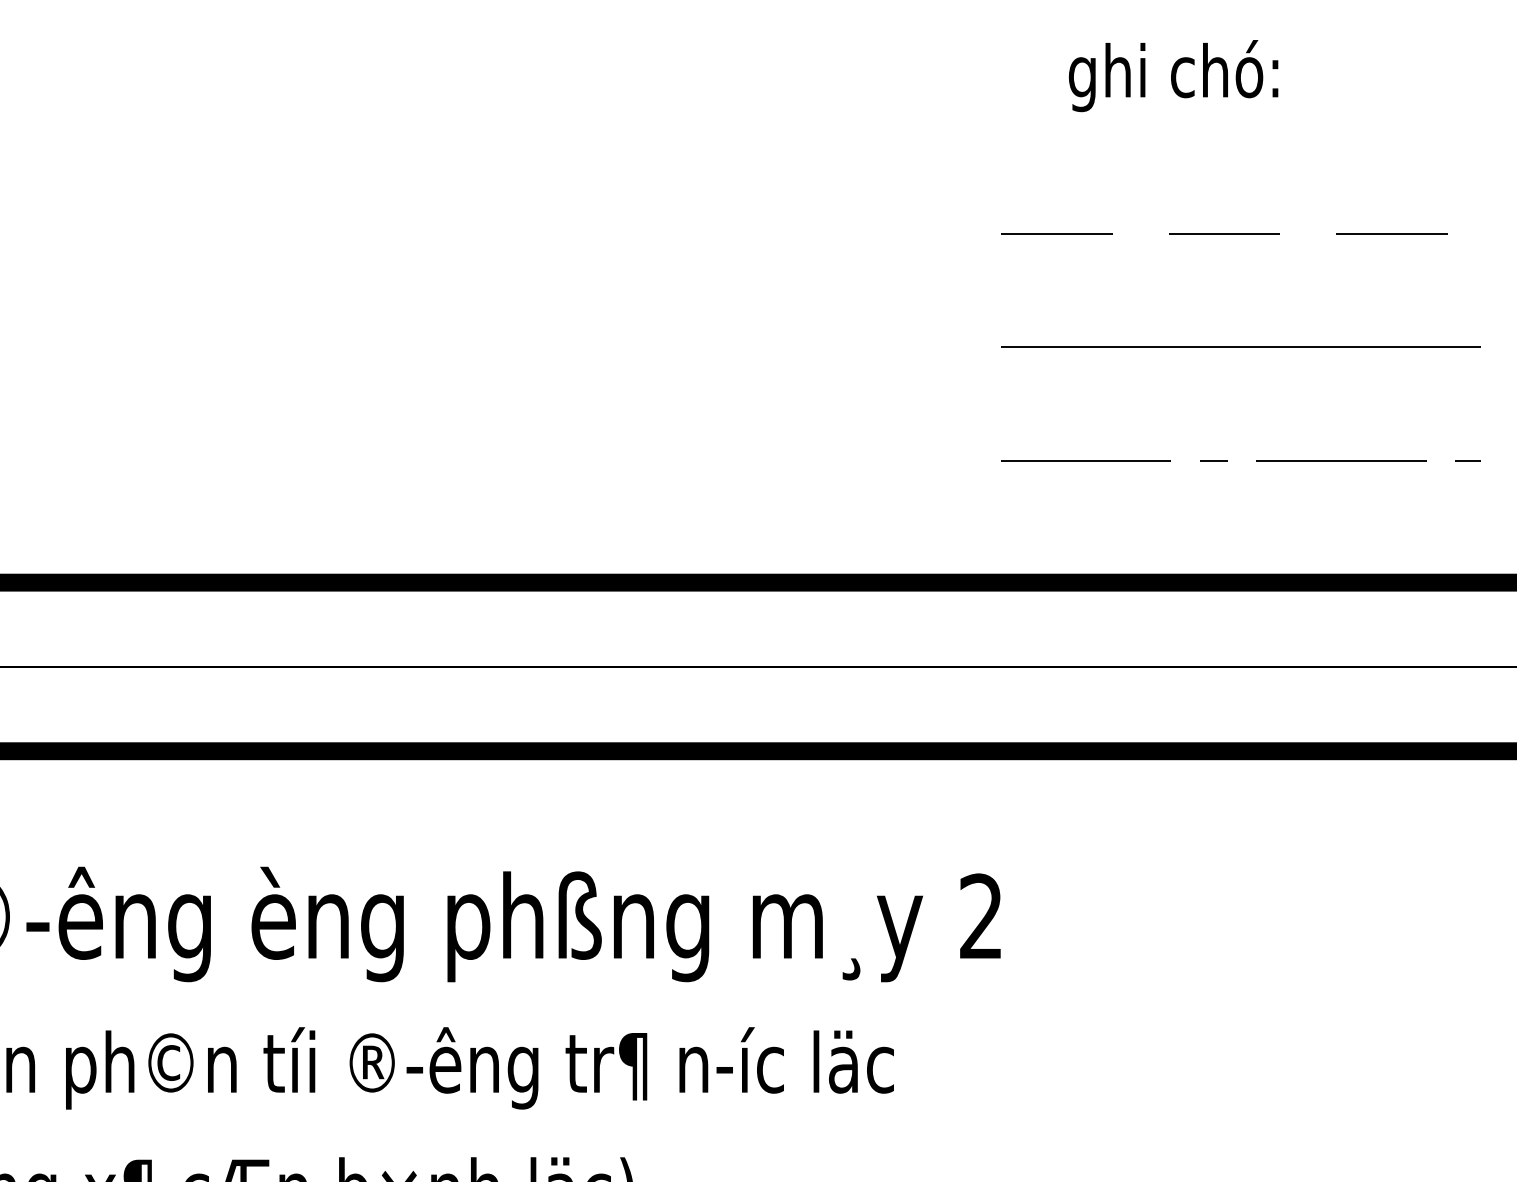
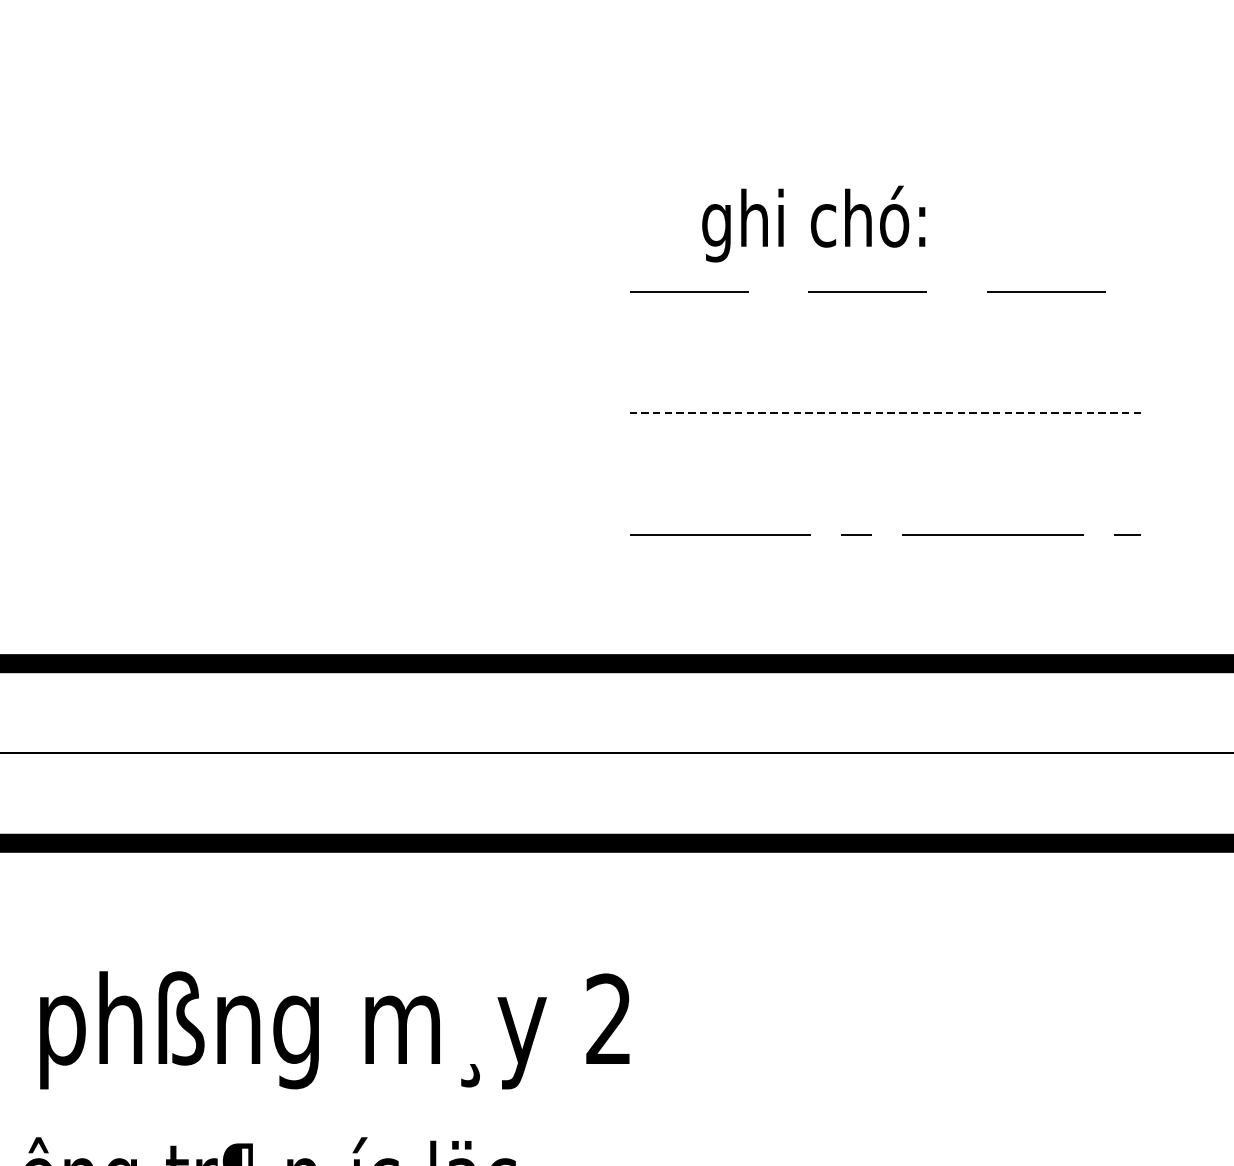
text: (1173, 76) -> (813, 224), moved
line: (1241, 347) -> (886, 413), solid -> dashed

